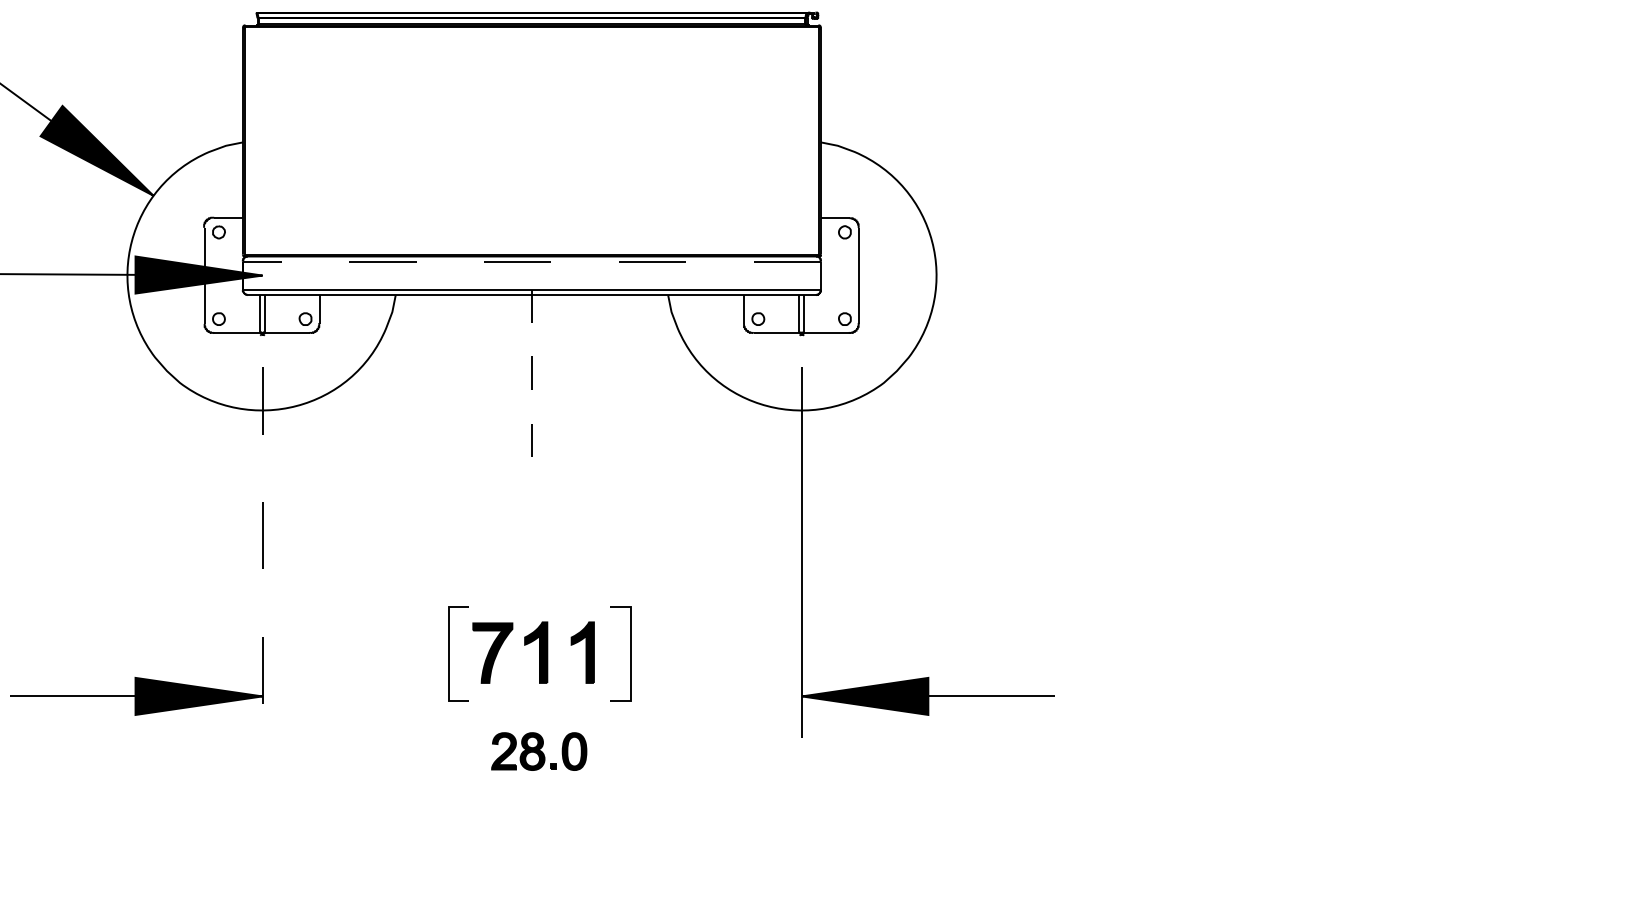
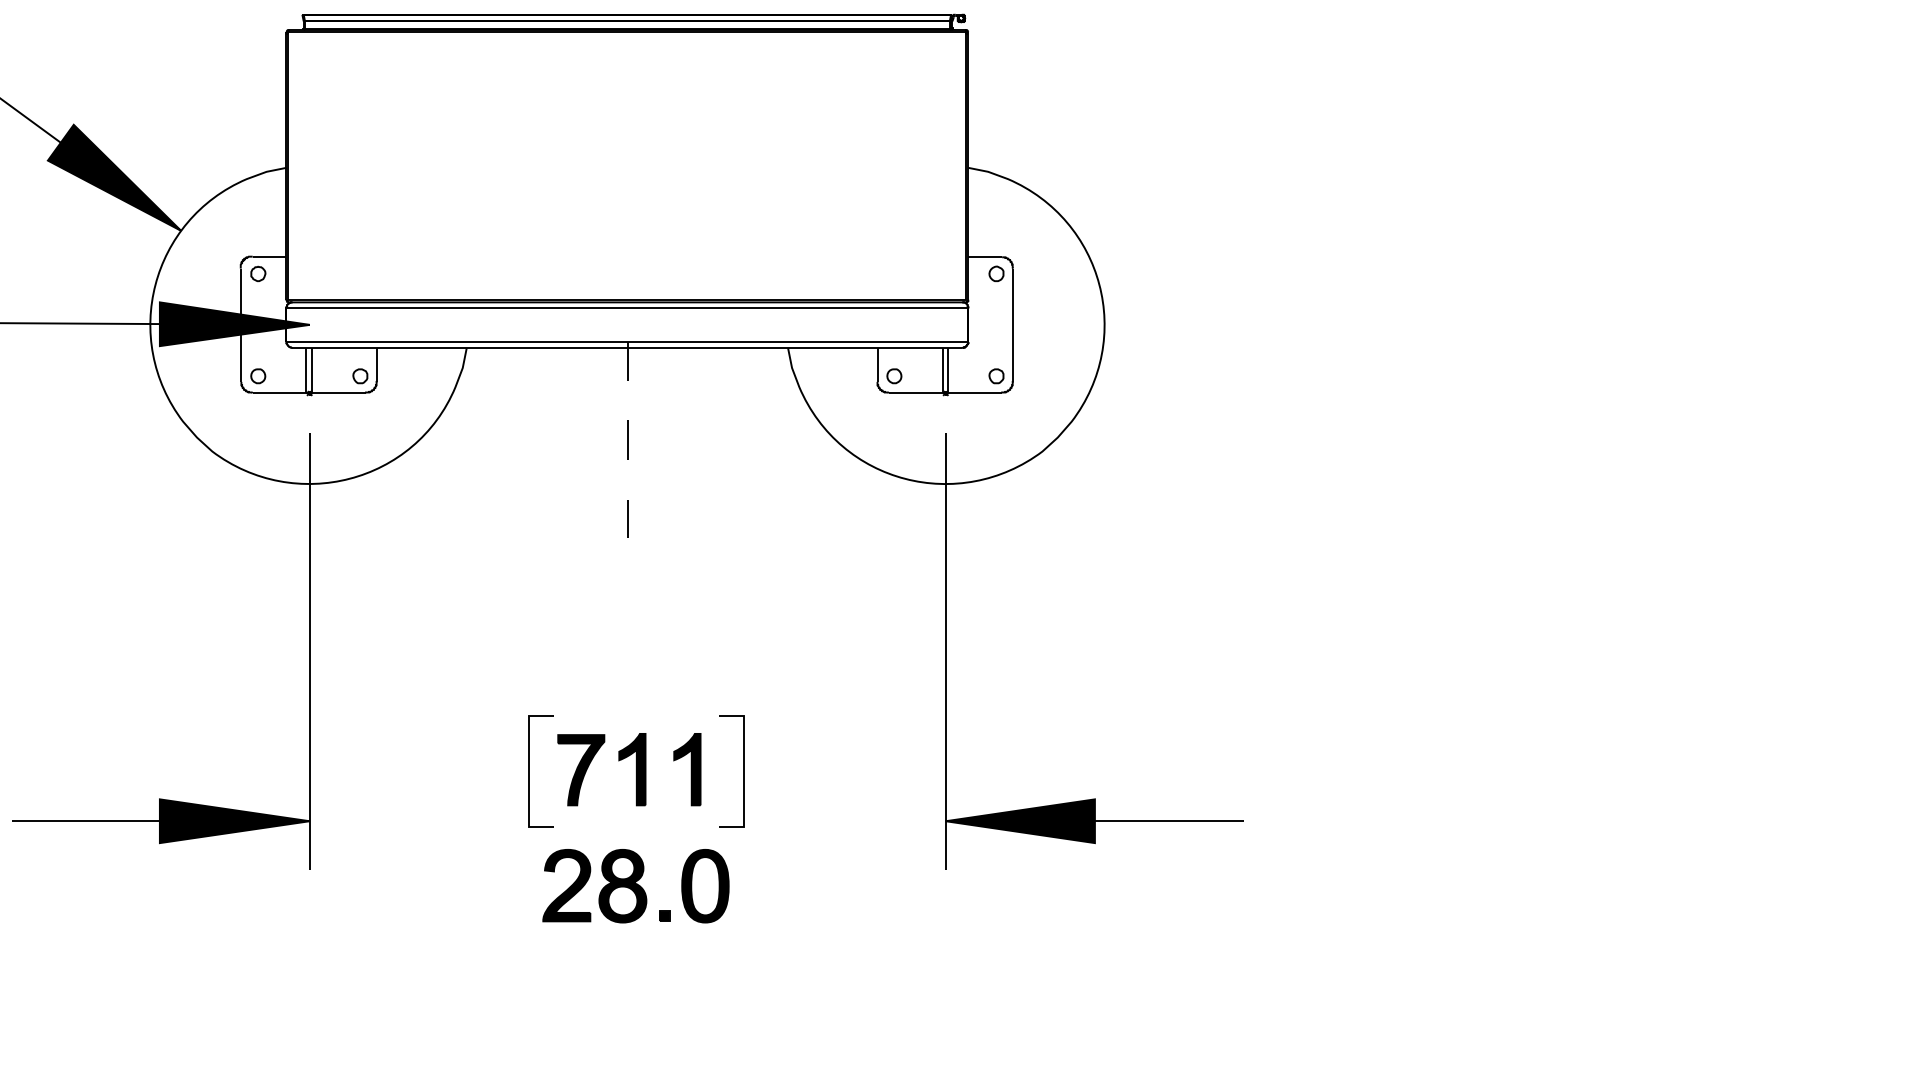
line: (532, 261) -> (627, 308), dashed -> solid
line: (262, 552) -> (309, 651), dashed -> solid
part: (538, 751) -> (635, 886), size x1.67

